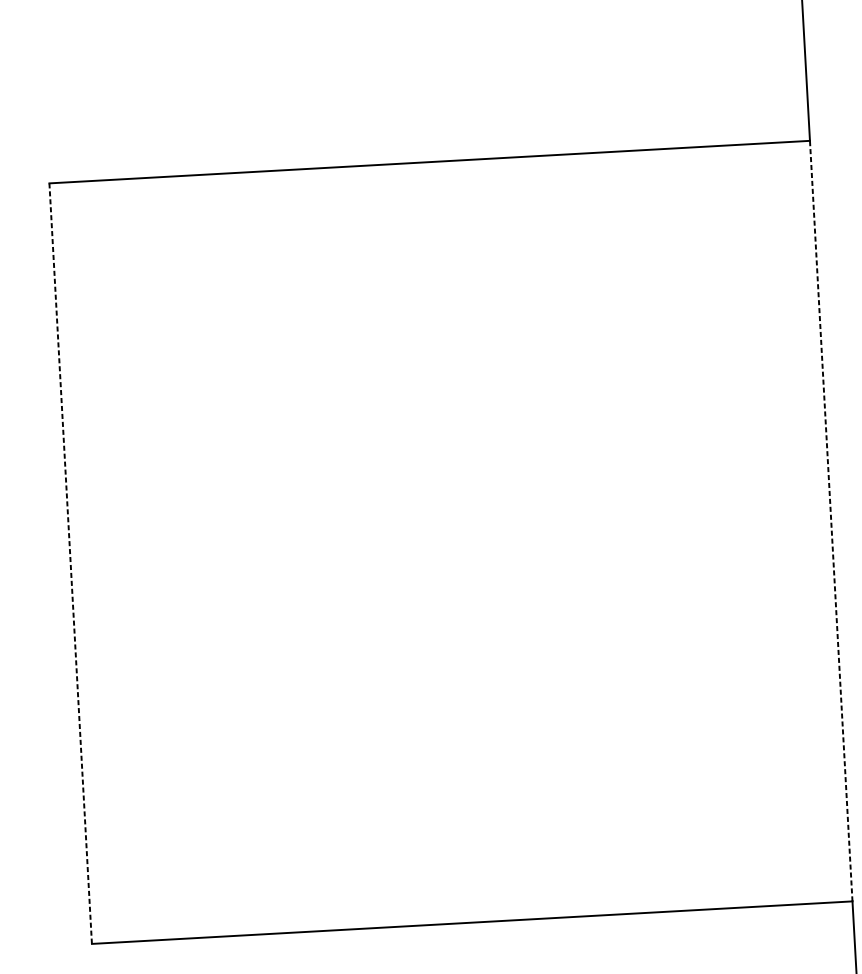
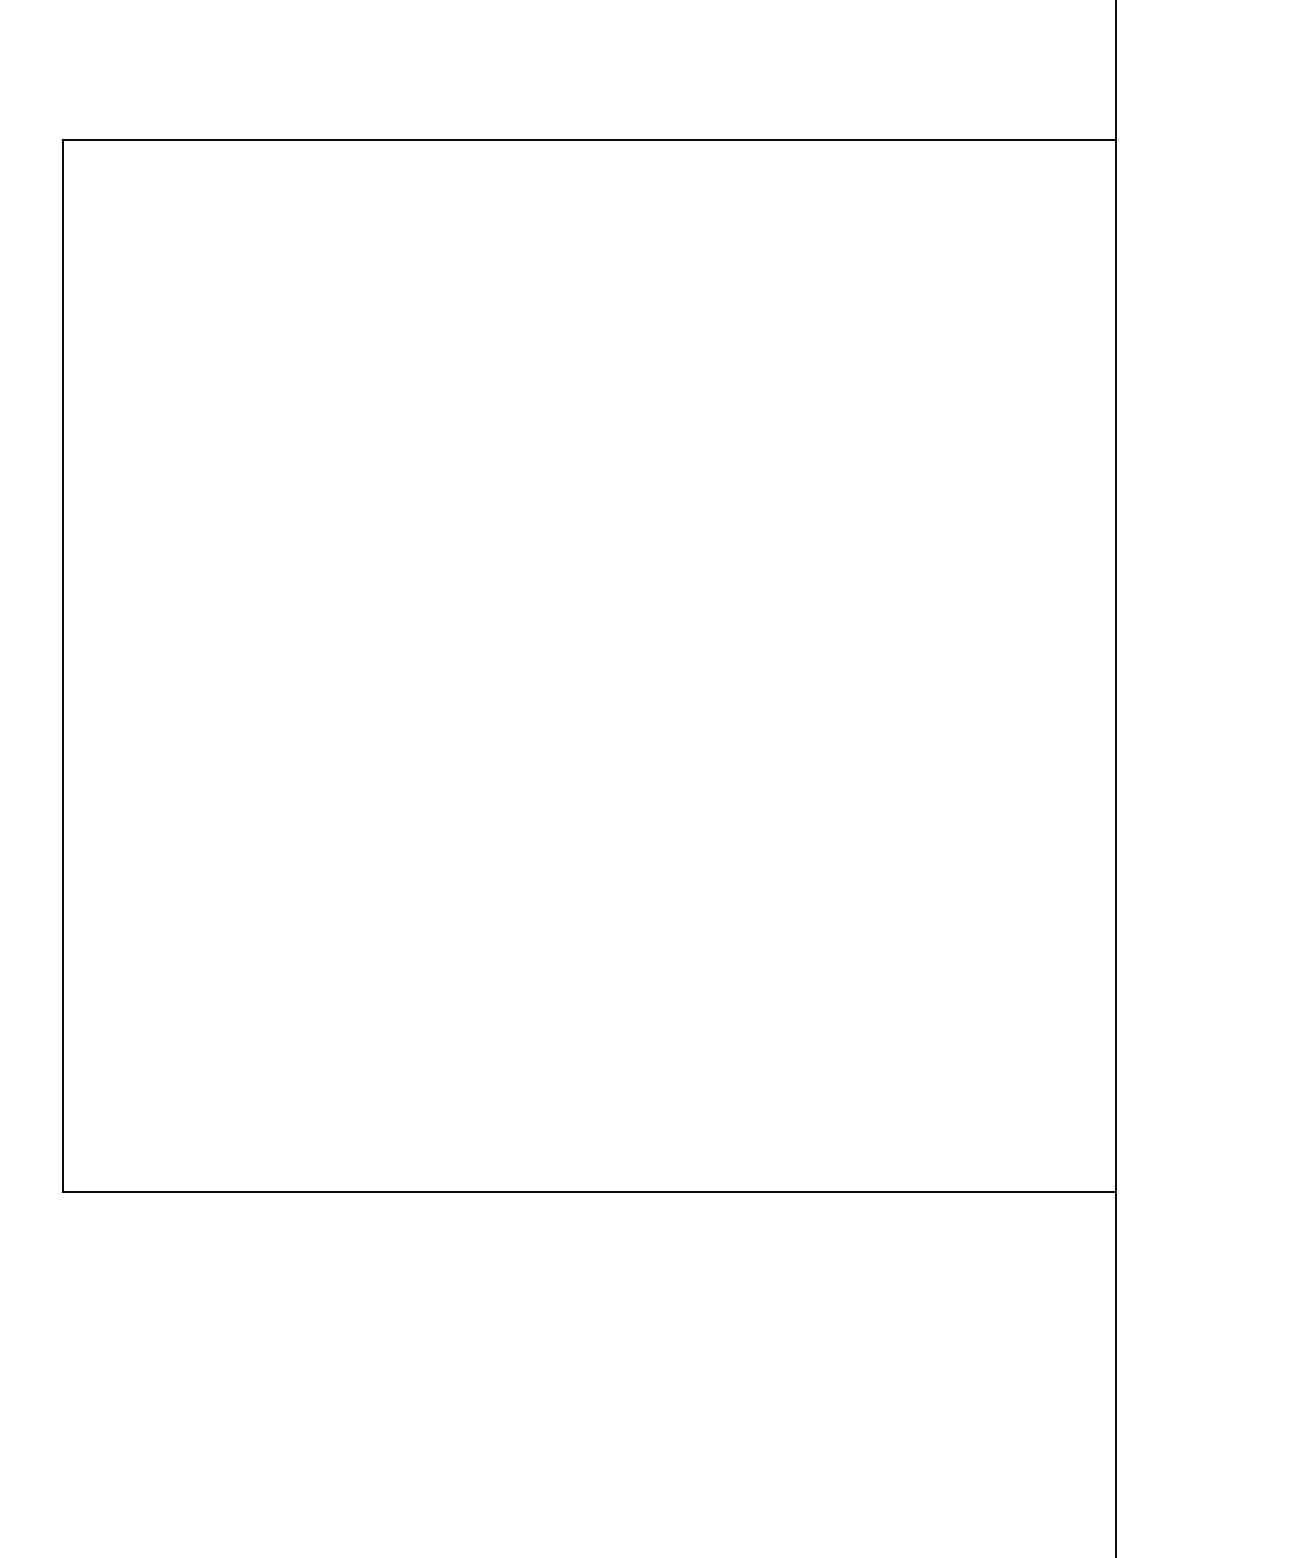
line: (830, 520) -> (1115, 665), dashed -> solid
line: (70, 563) -> (63, 666), dashed -> solid

